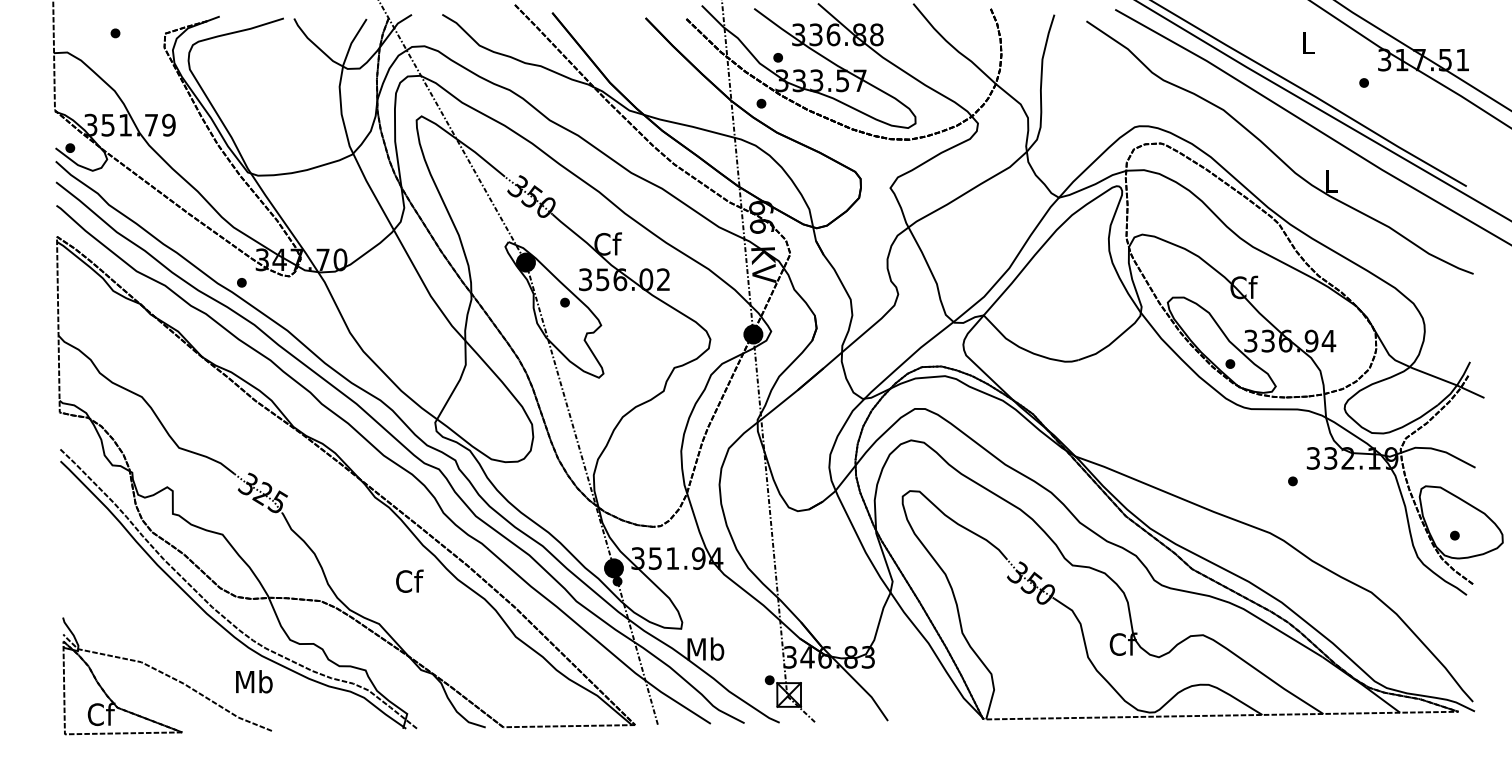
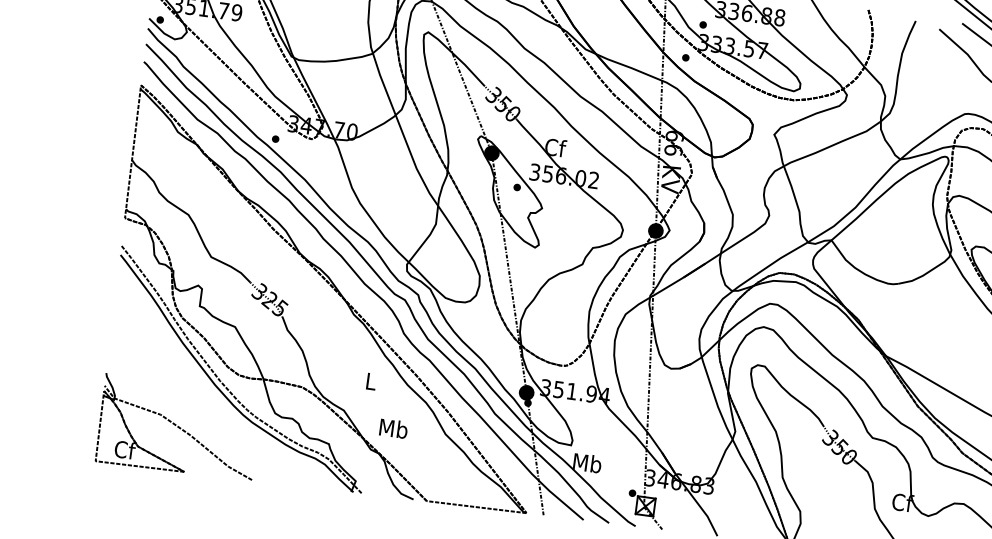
text: (409, 580) -> (371, 380), Cf -> L
text: (254, 681) -> (393, 428), moved

